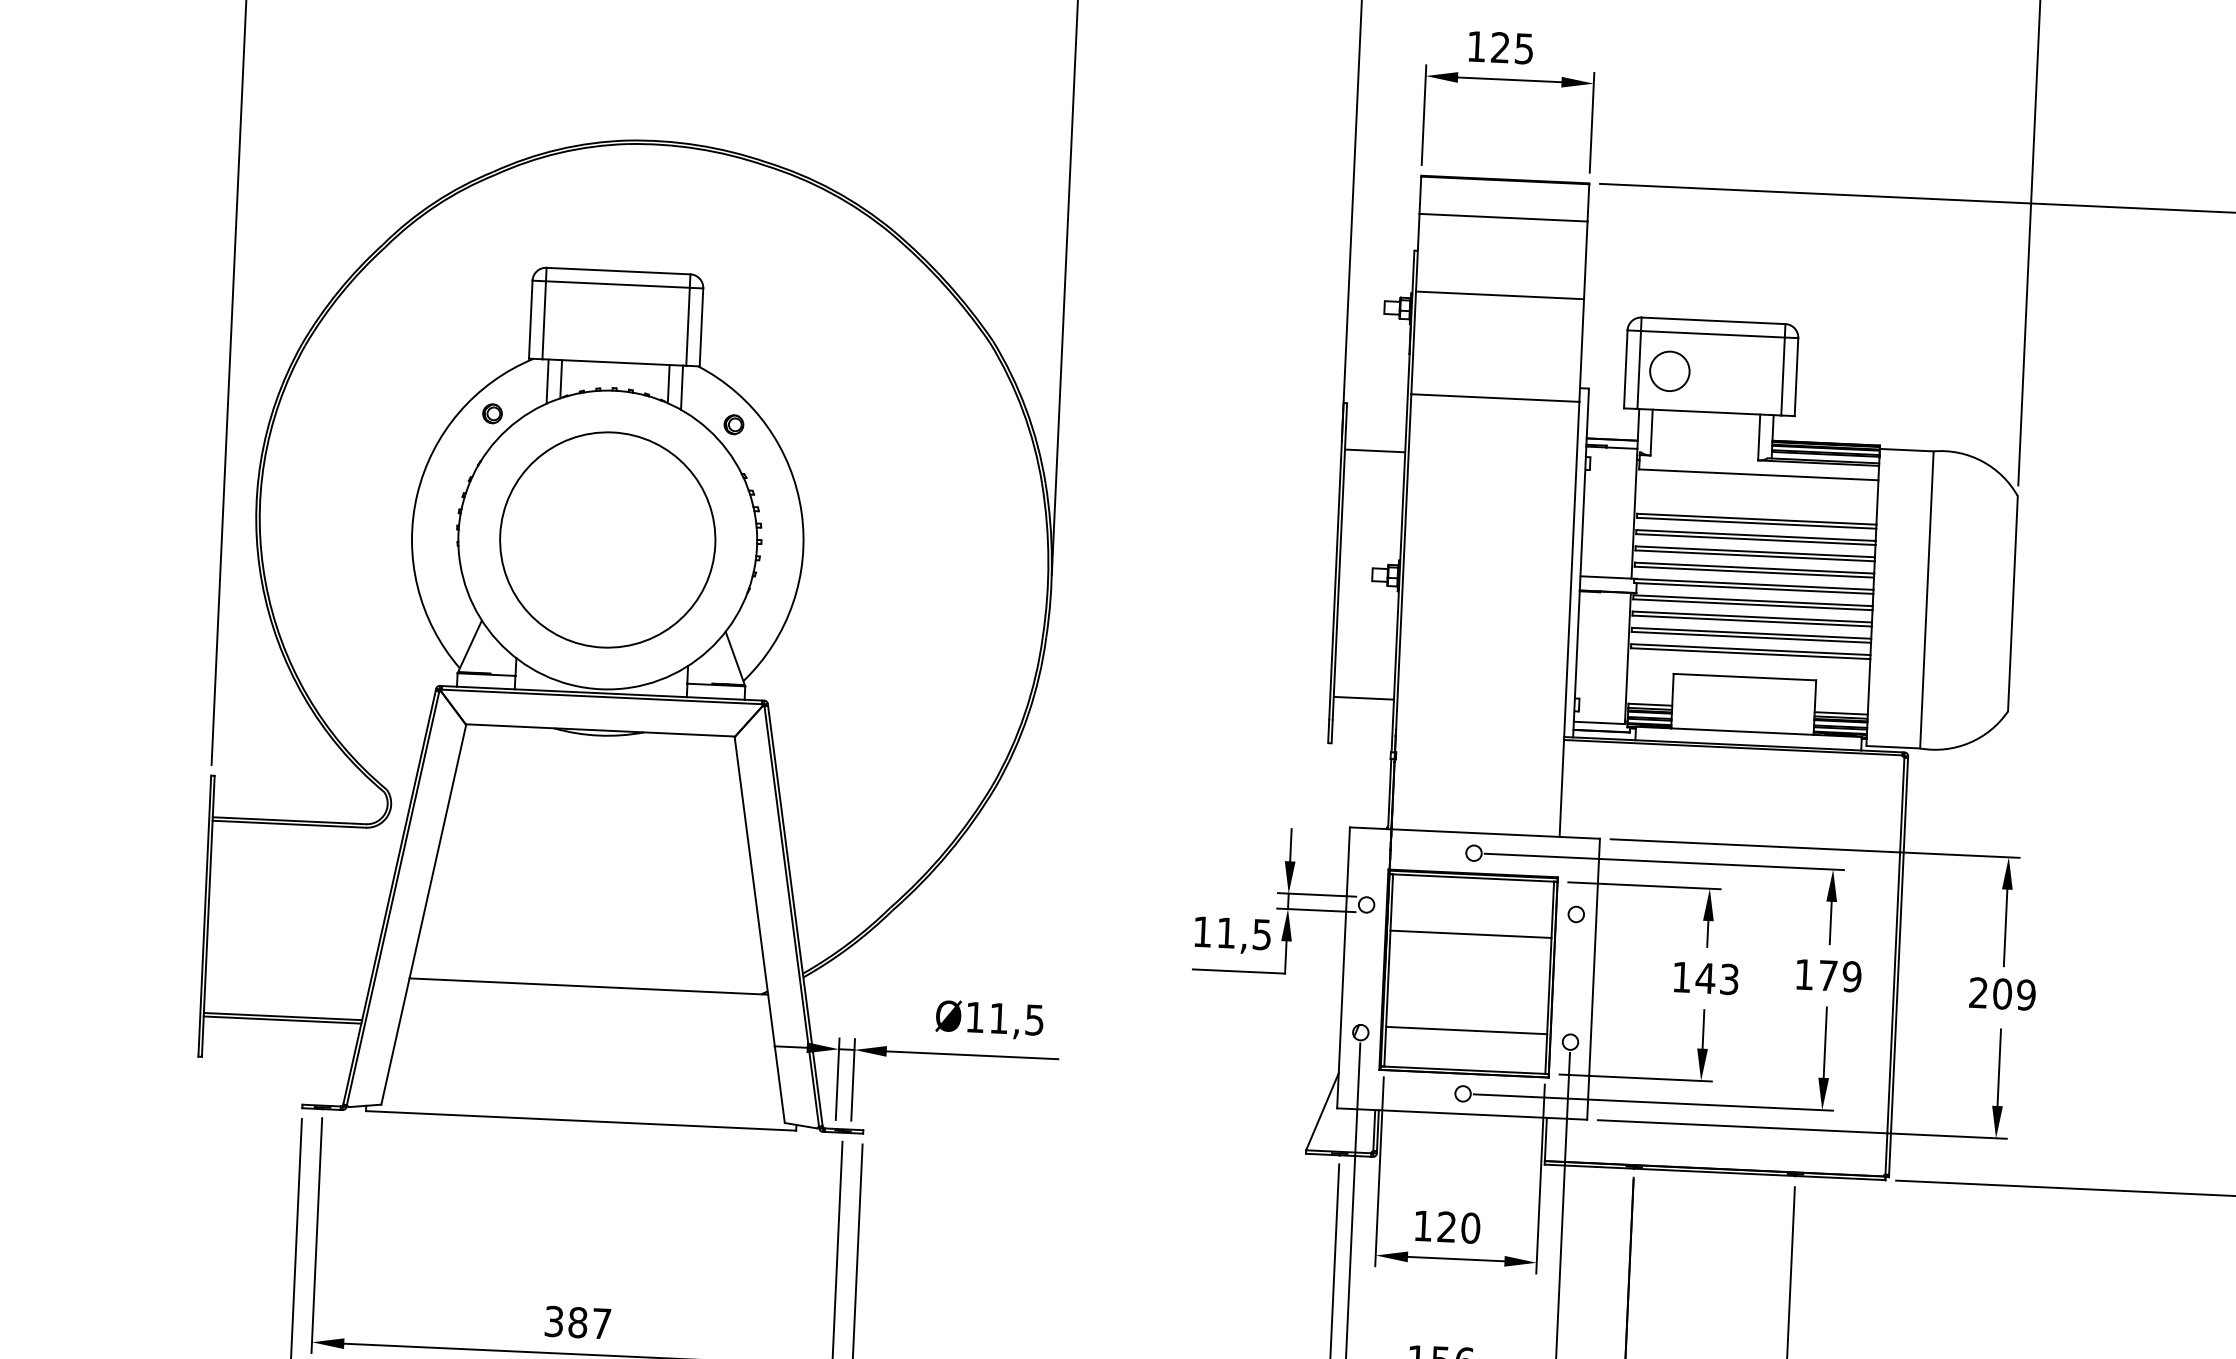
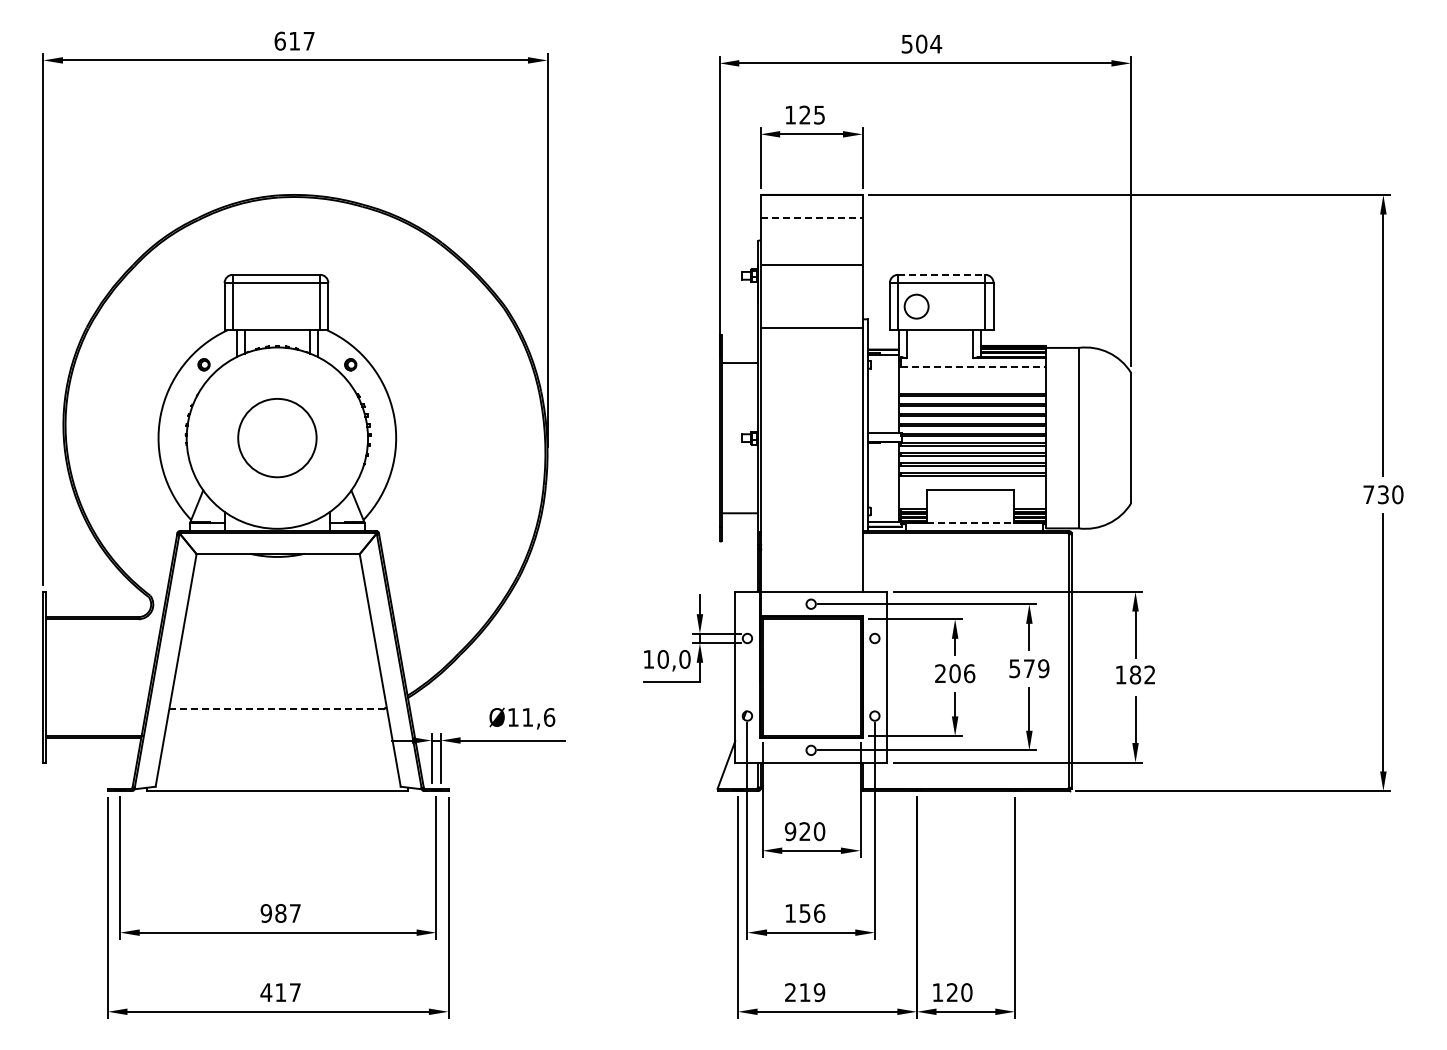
line: (1505, 218) -> (812, 218), solid -> dashed
line: (1713, 320) -> (941, 274), solid -> dashed
line: (1758, 474) -> (973, 366), solid -> dashed
circle: (608, 538) -> (277, 437), size x0.6
line: (1743, 732) -> (971, 523), solid -> dashed
text: (1243, 932) -> (673, 658), 11,5 -> 10,0
line: (1470, 934) -> (811, 653), removed
text: (1803, 974) -> (1014, 668), 179 -> 579
text: (1706, 978) -> (955, 673), 143 -> 206
line: (589, 986) -> (278, 709), solid -> dashed
text: (2002, 993) -> (1135, 674), 209 -> 182
text: (1034, 1020) -> (549, 717), Ø11,5 -> Ø11,6
line: (1466, 1029) -> (811, 711), removed
text: (1422, 1225) -> (790, 831), 120 -> 920
text: (552, 1321) -> (265, 913), 387 -> 987

